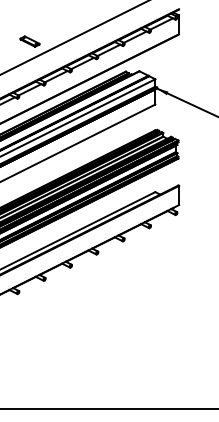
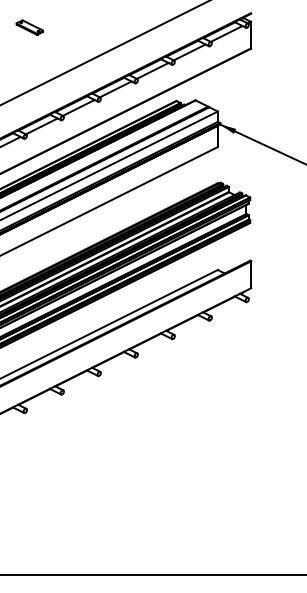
part: (29, 41) -> (29, 27), moved

